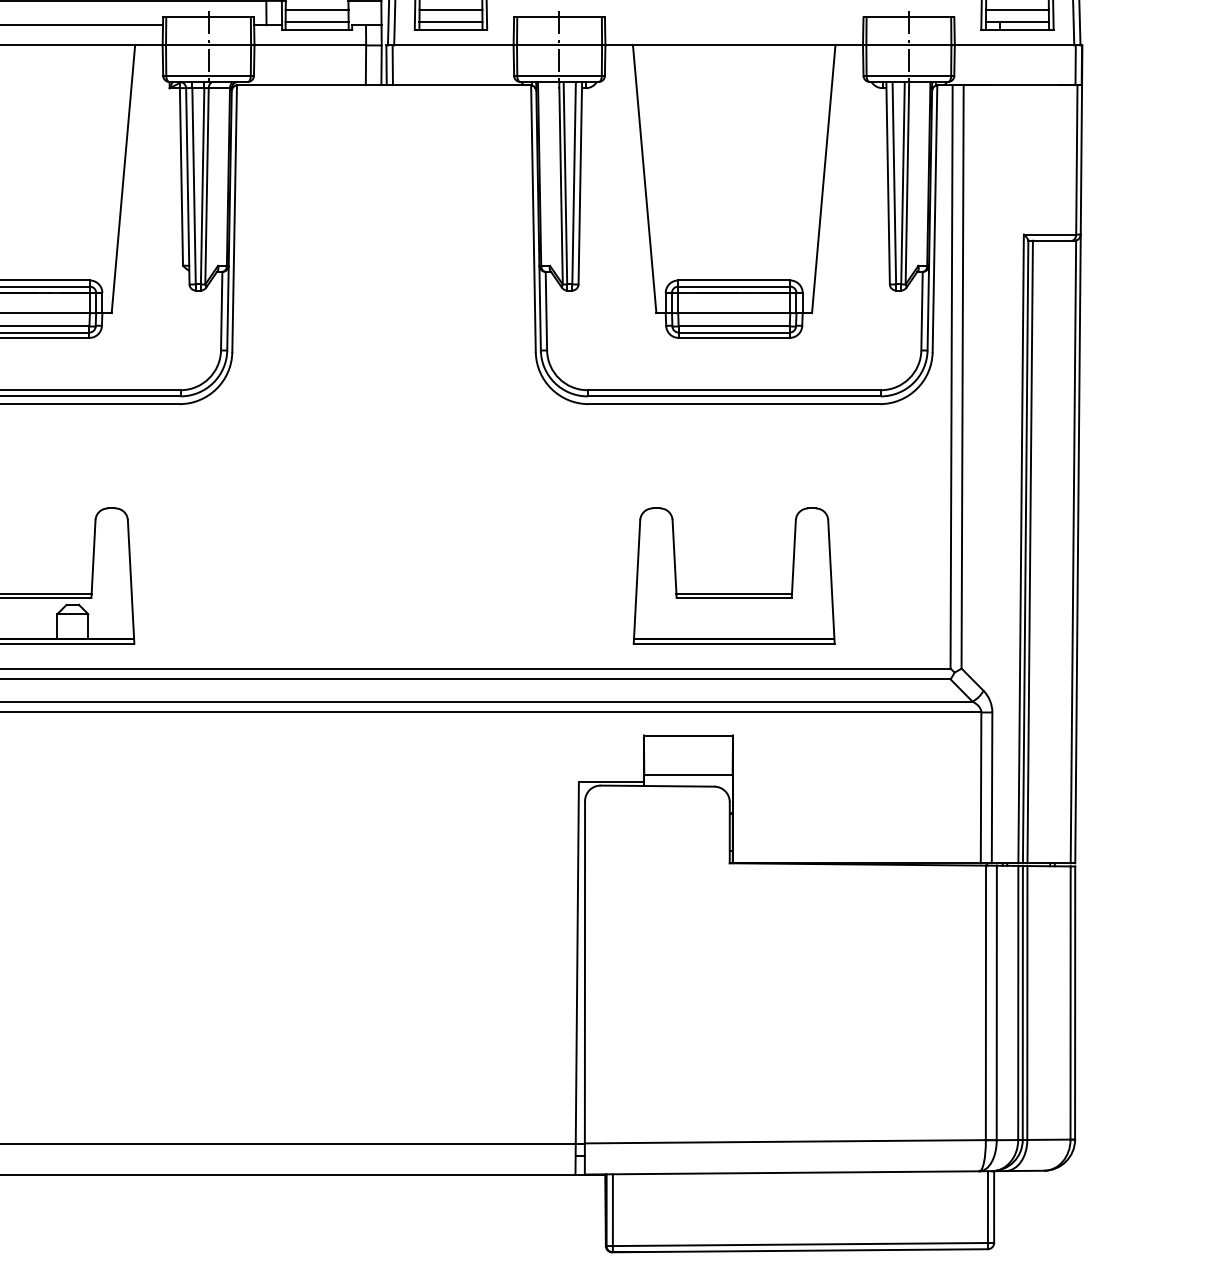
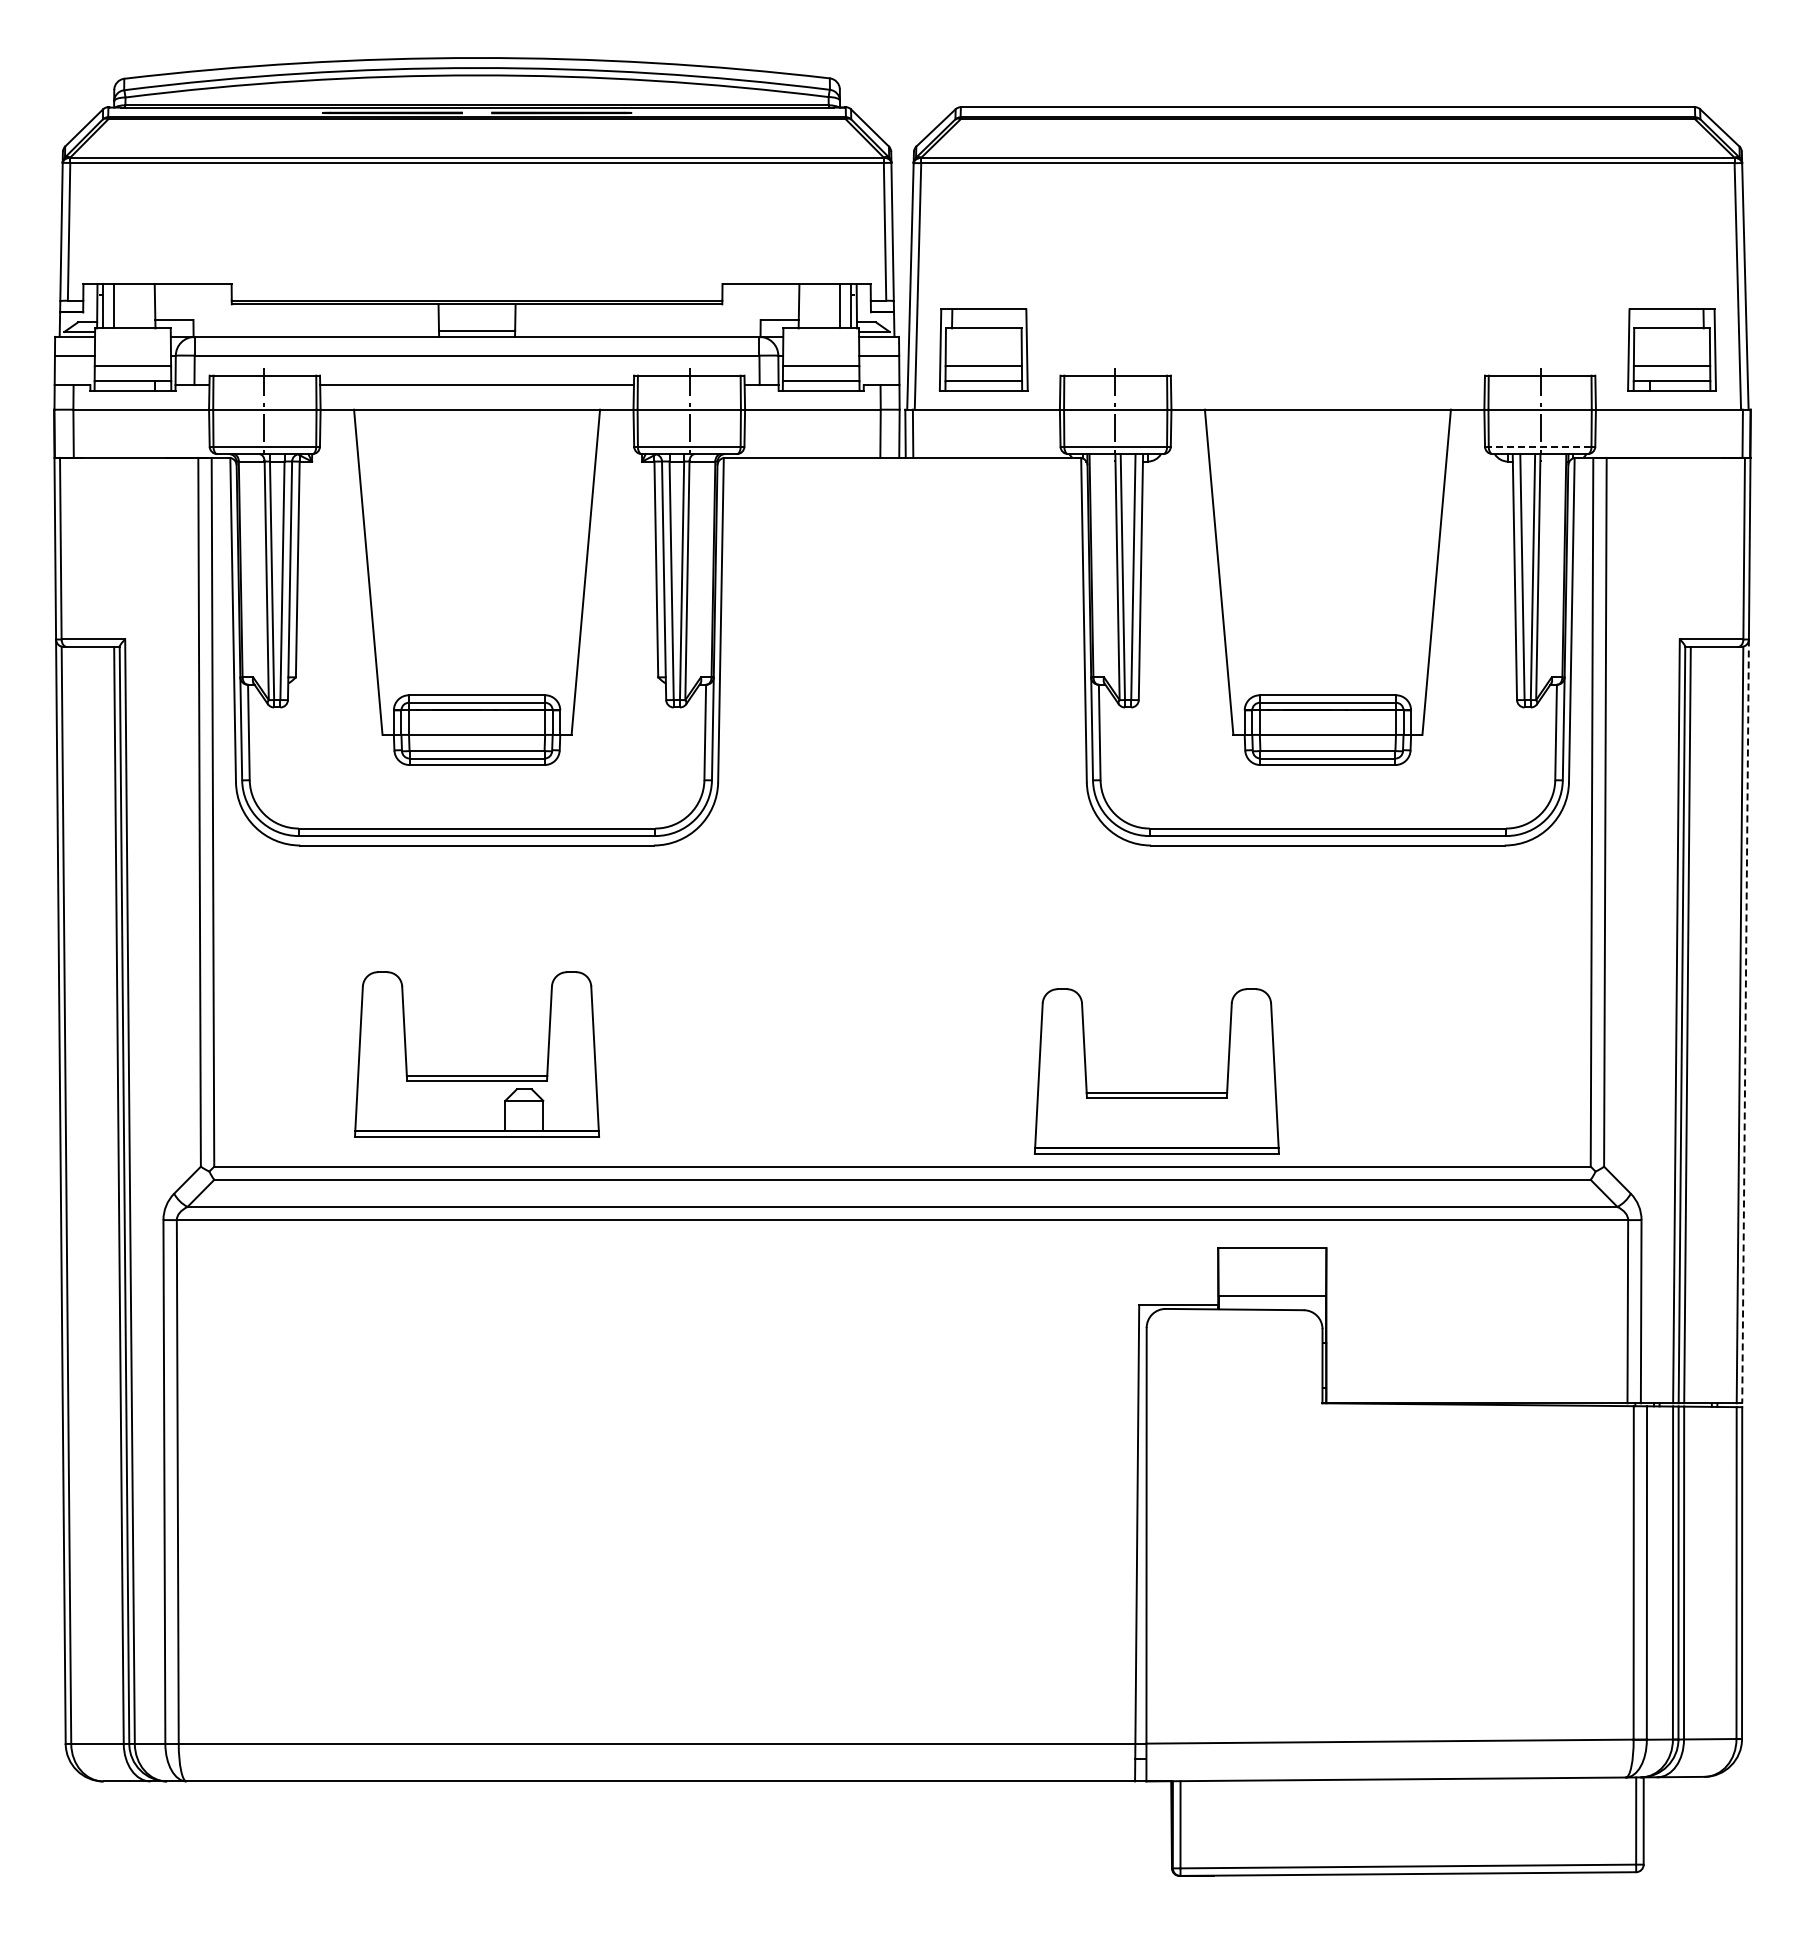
line: (908, 75) -> (1539, 446), solid -> dashed
line: (1077, 549) -> (1745, 1021), solid -> dashed
part: (733, 593) -> (1156, 1092), moved

